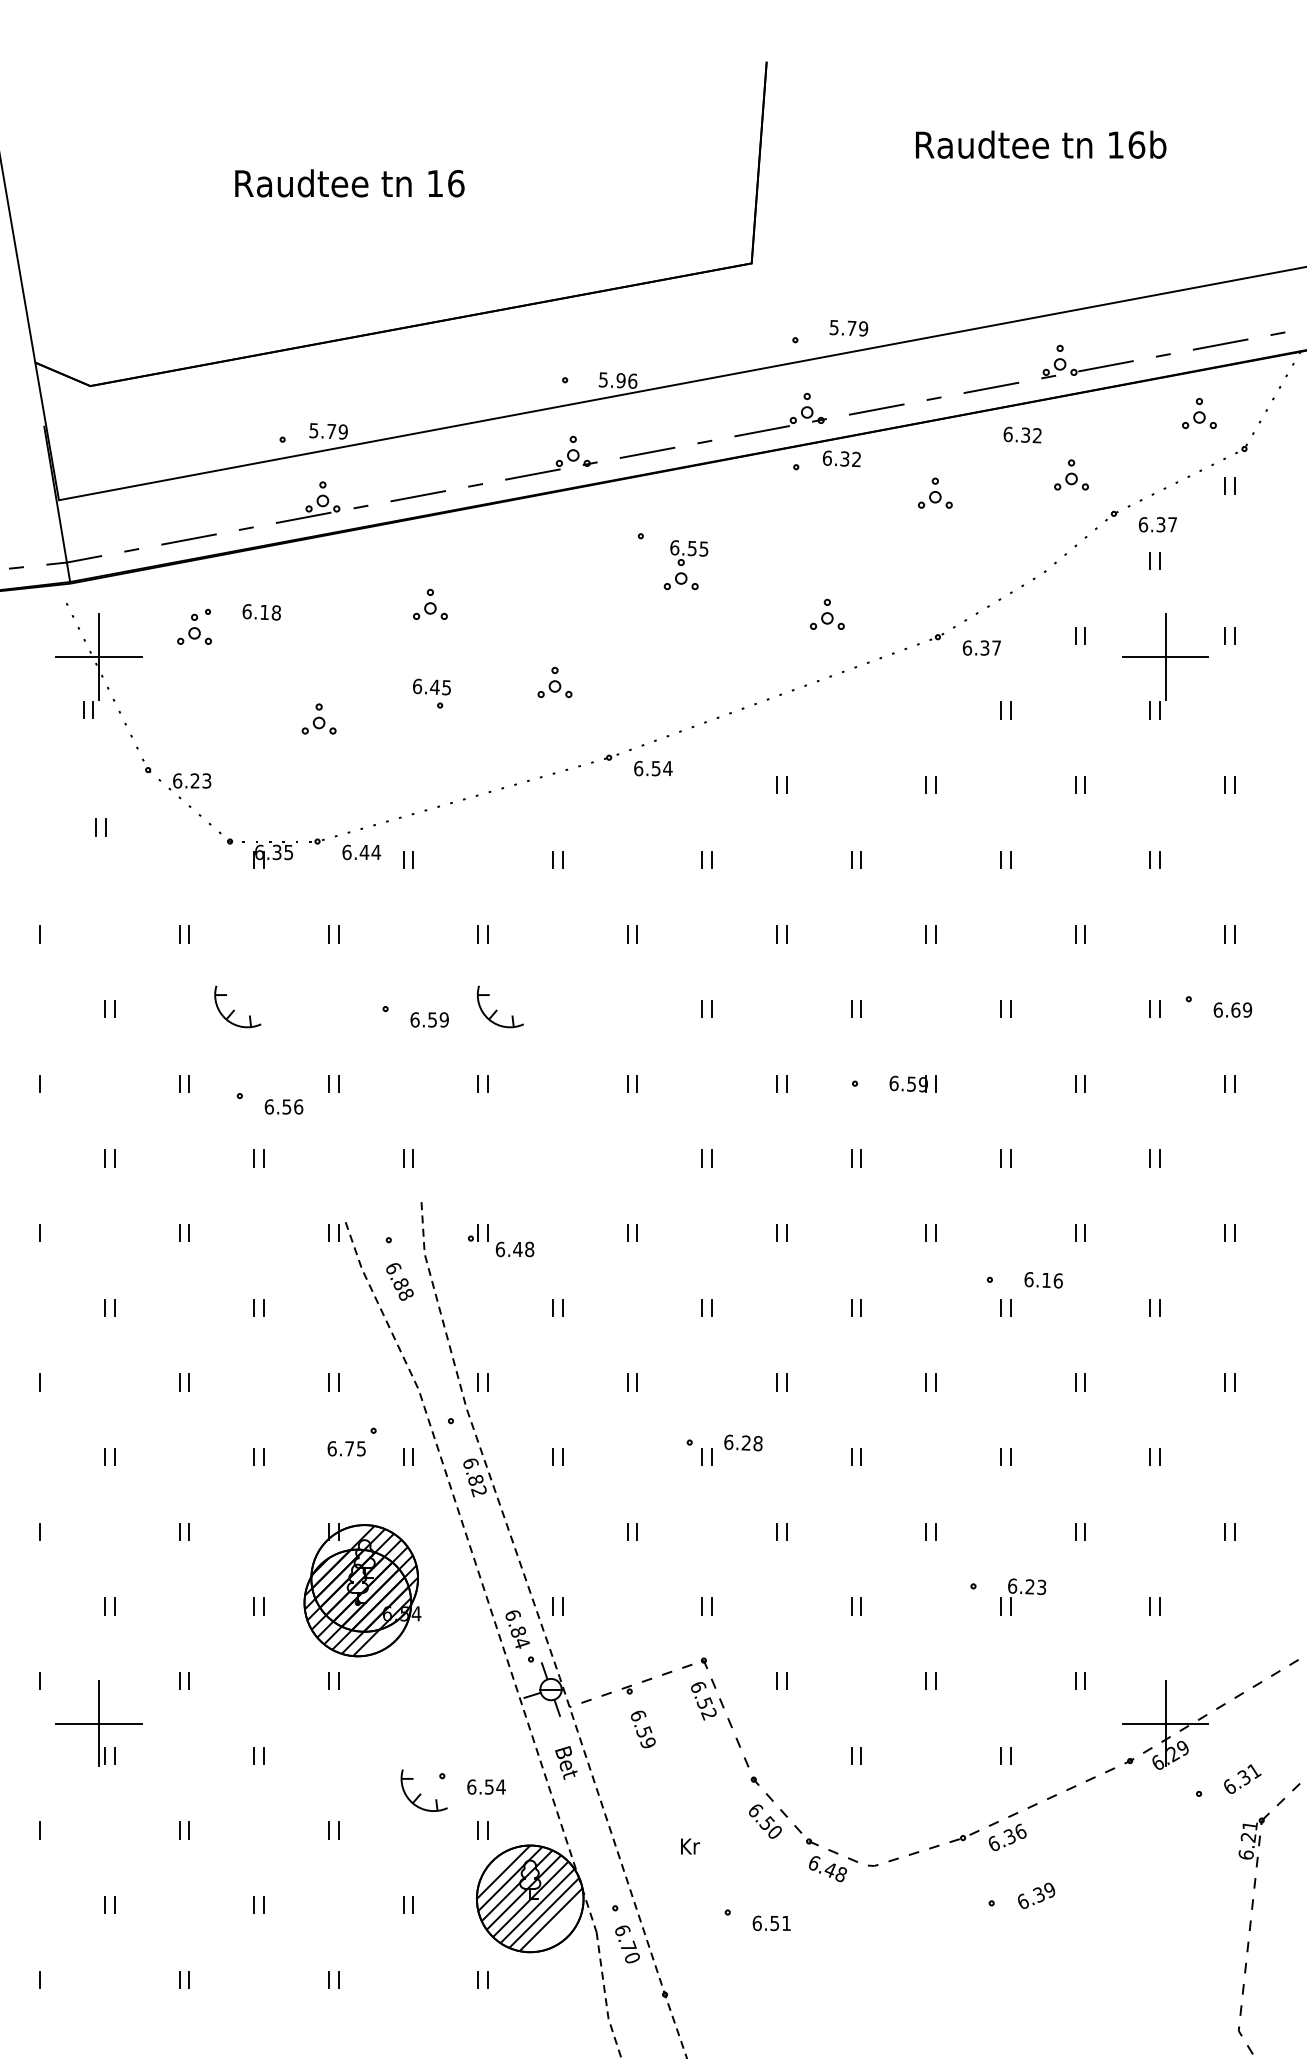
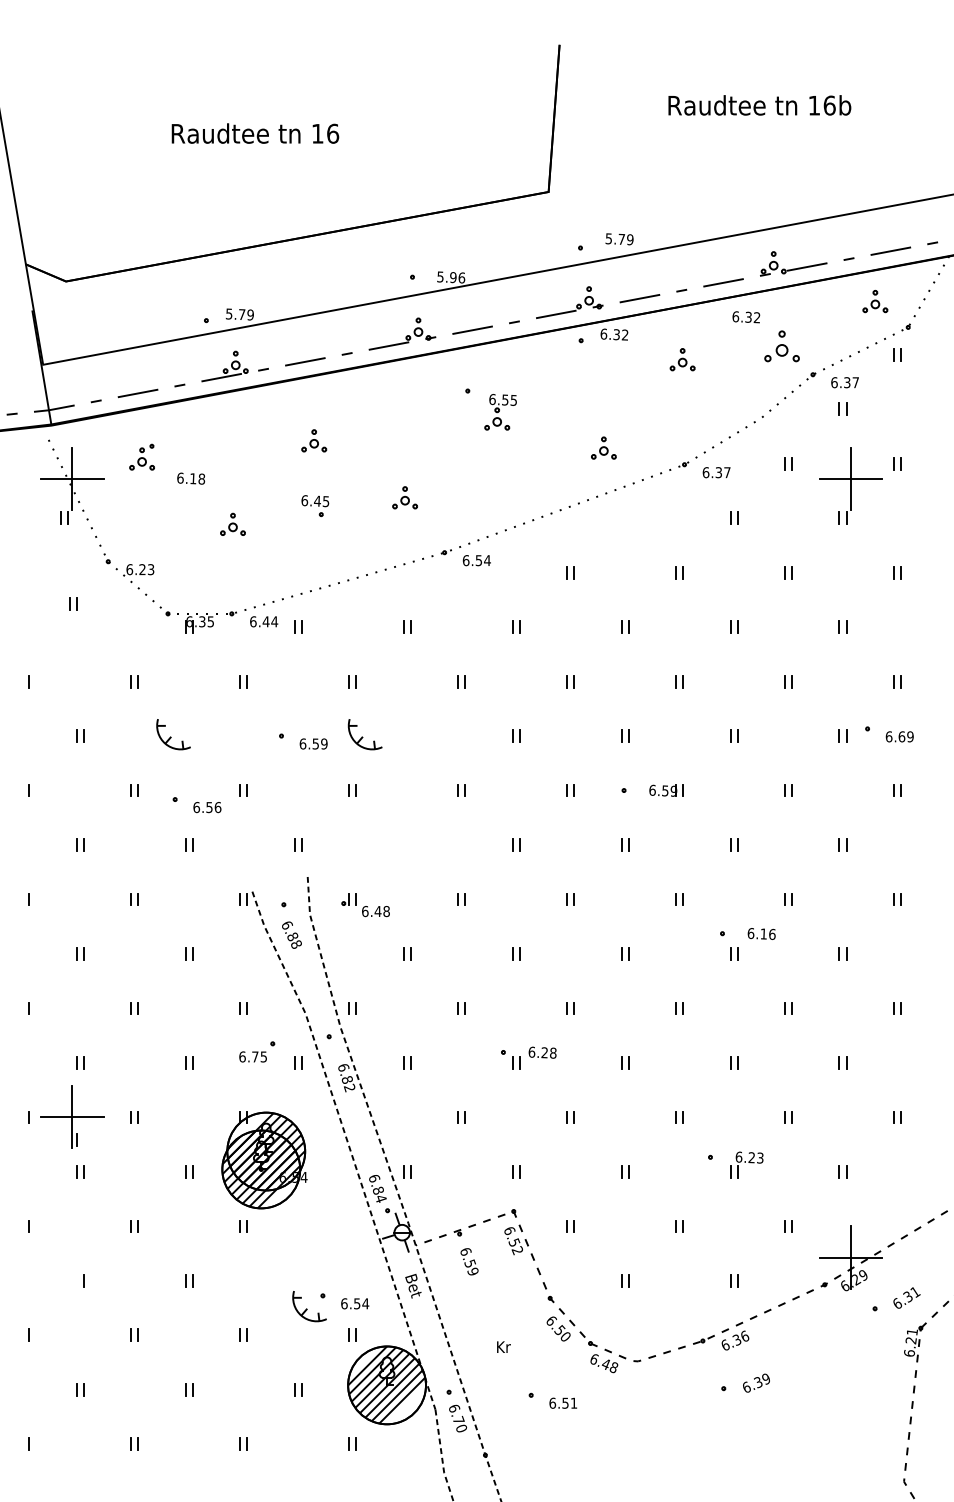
part: (1071, 474) -> (782, 346), size x1.4
text: (261, 612) -> (190, 478), moved
part: (98, 1723) -> (72, 1116), moved

